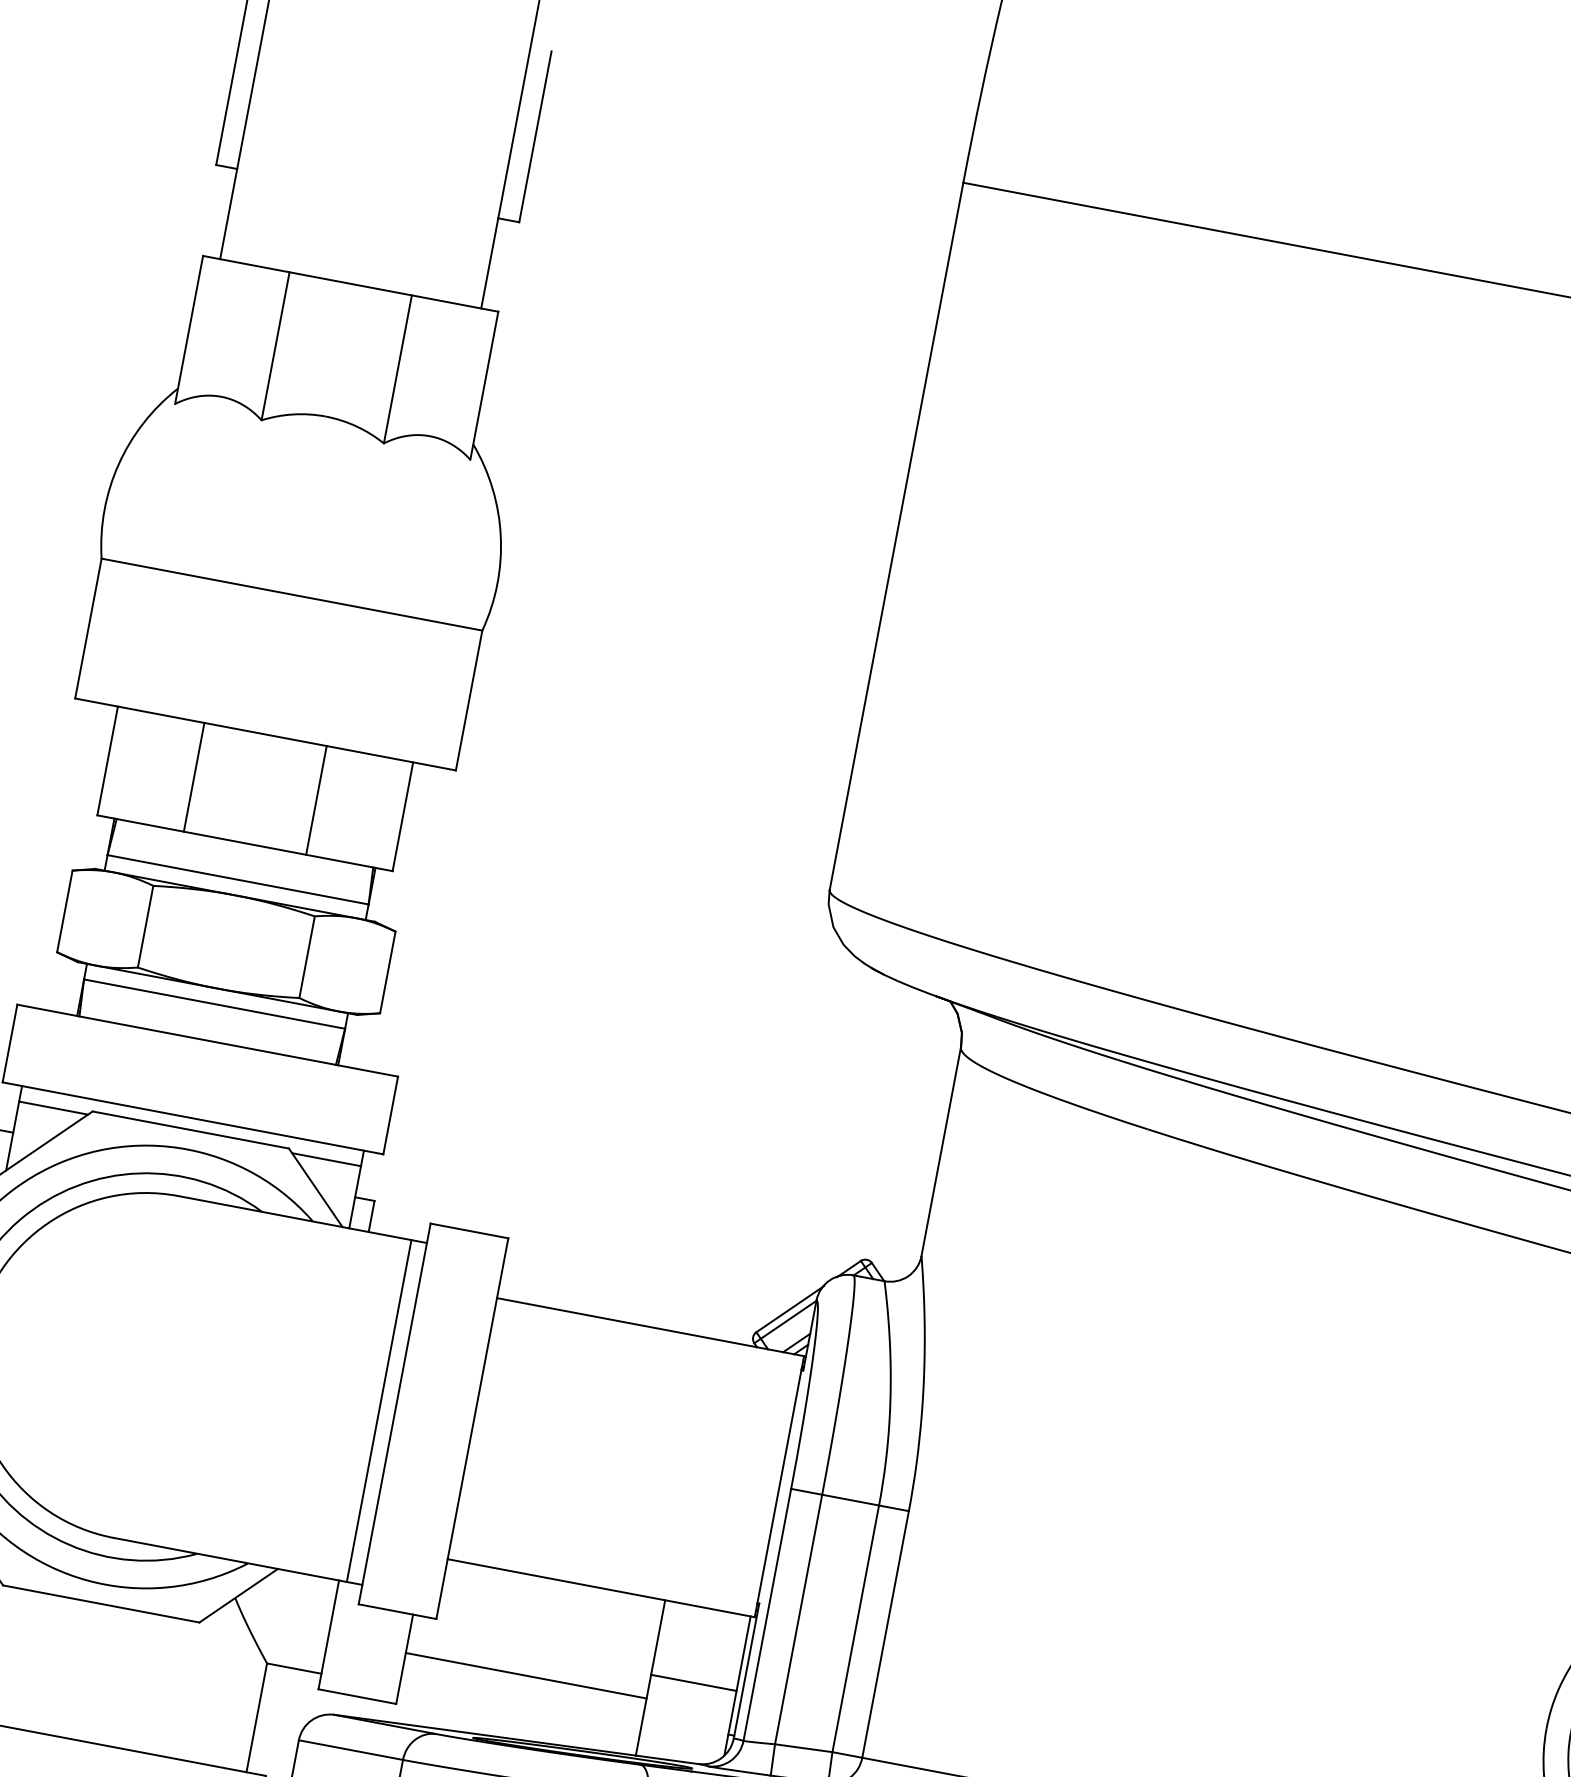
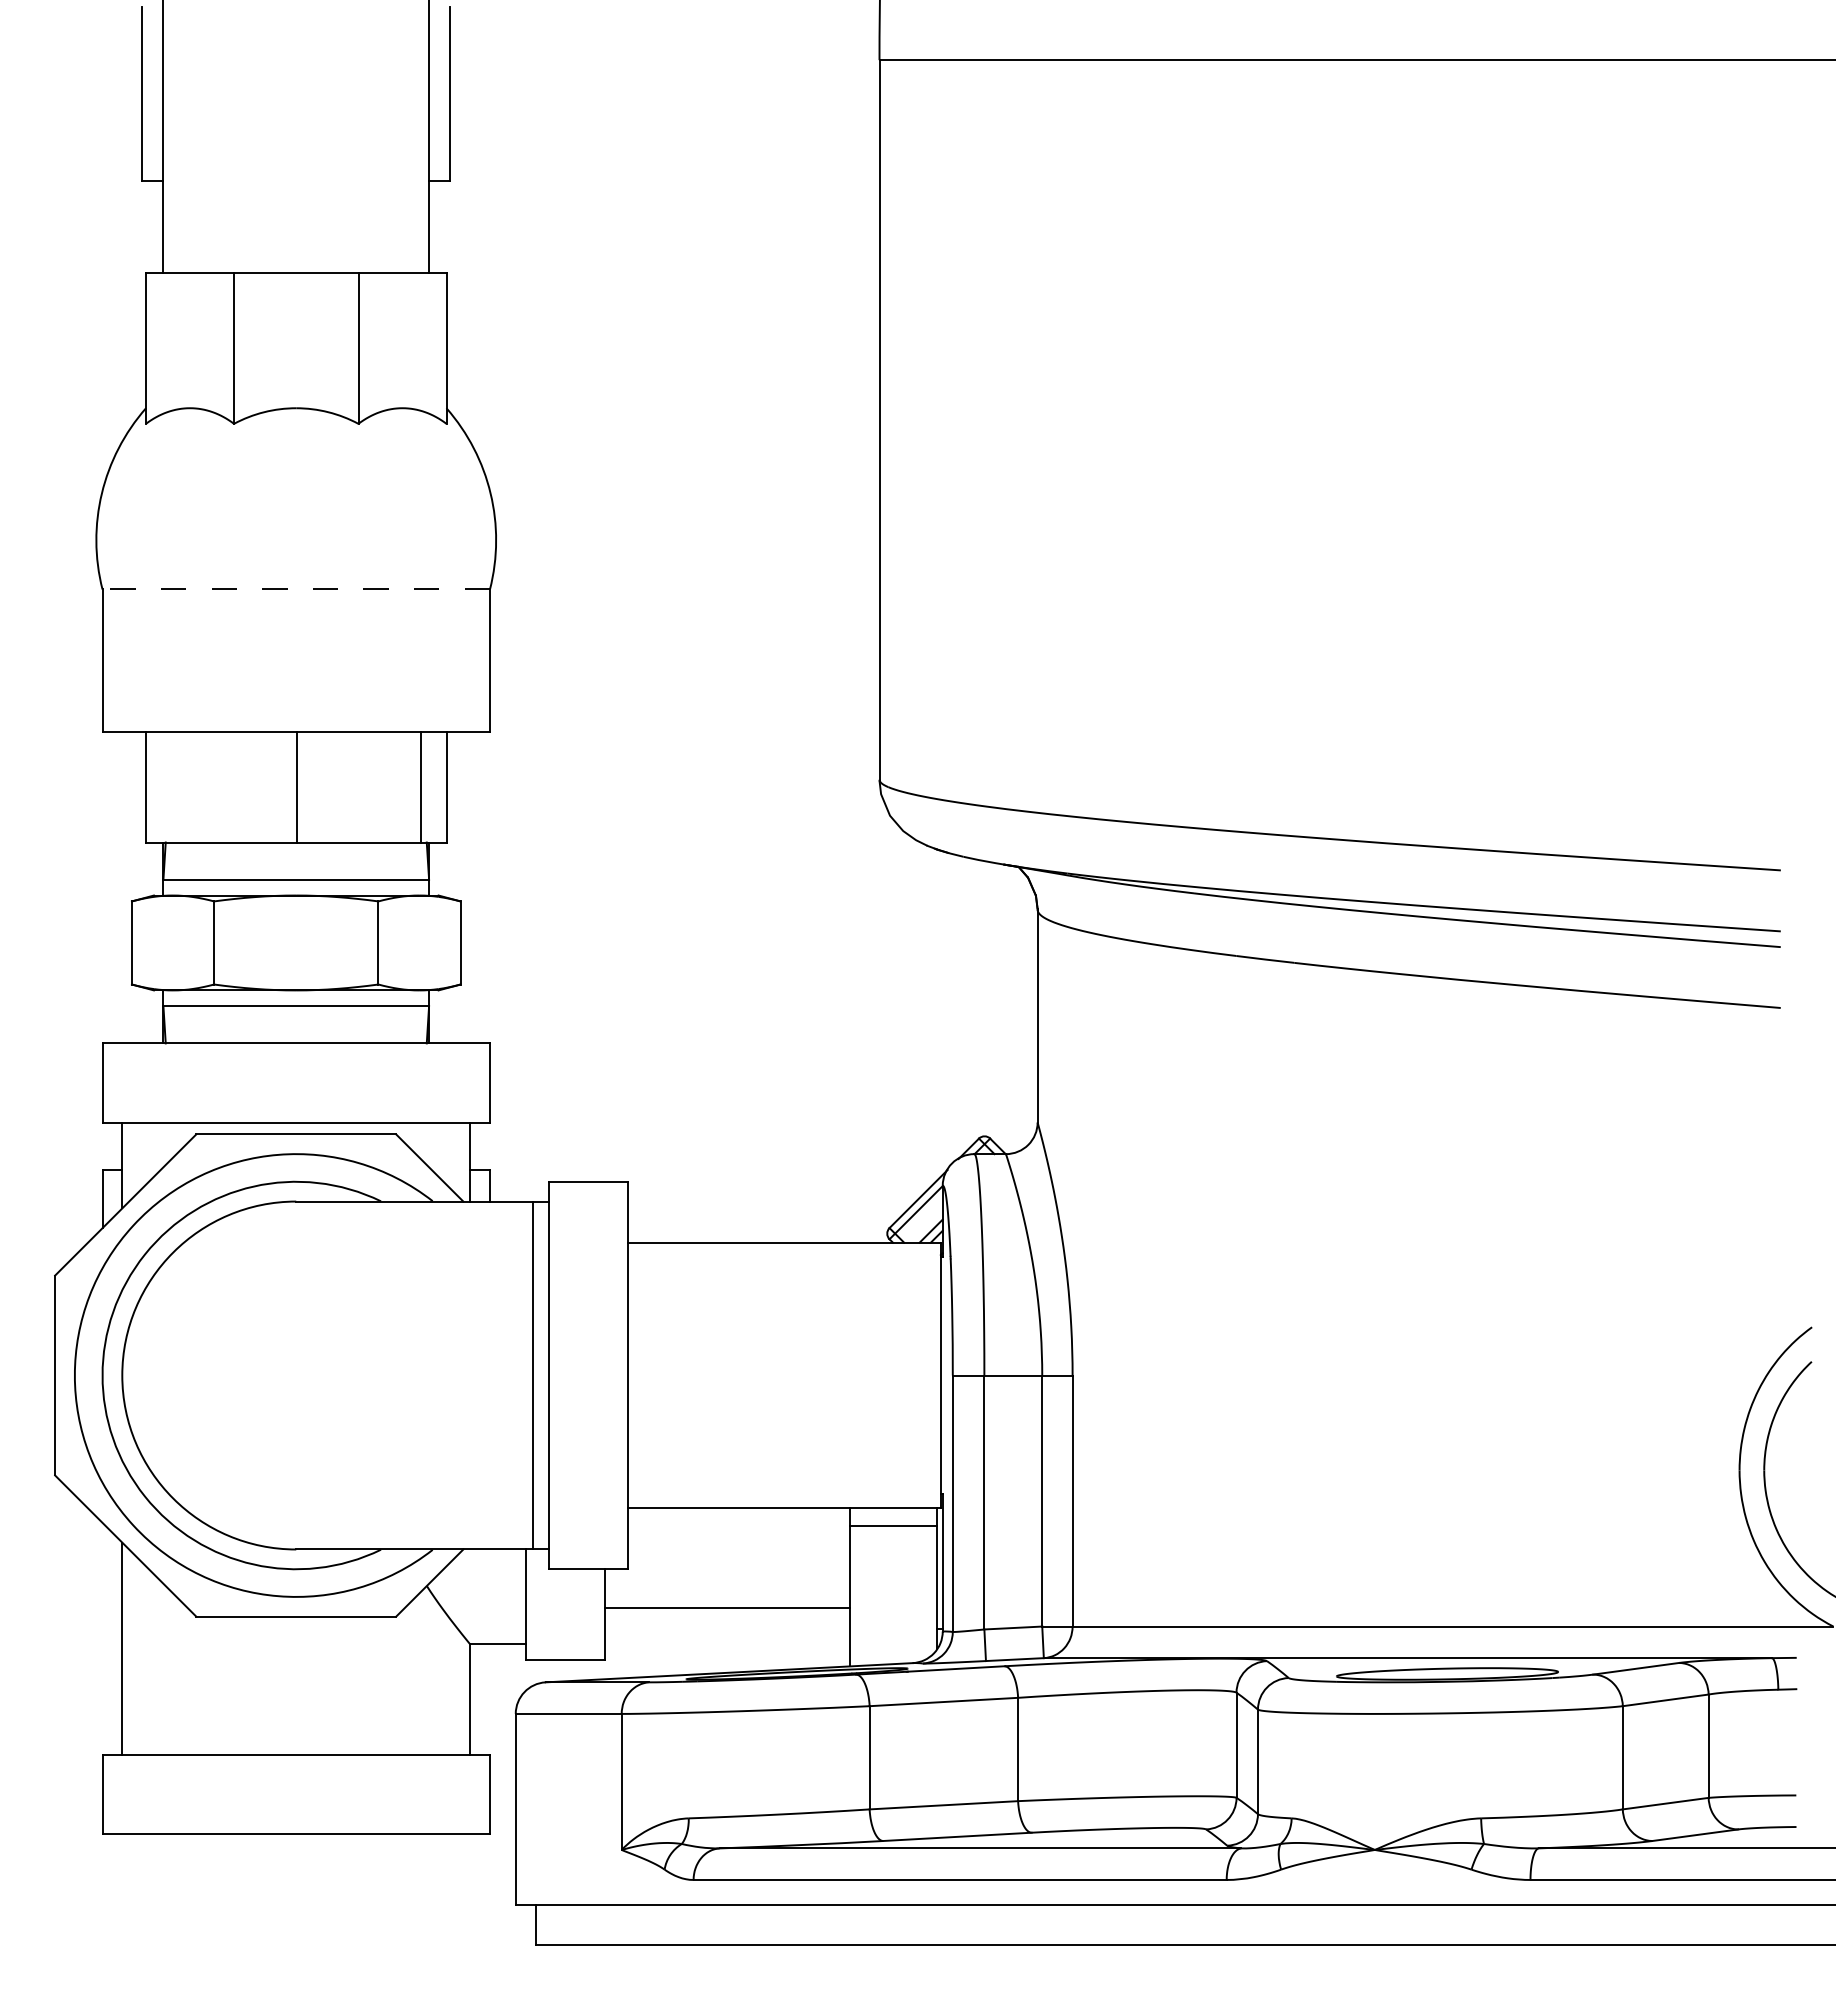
line: (292, 594) -> (296, 589), solid -> dashed
line: (194, 776) -> (297, 786), moved
line: (316, 799) -> (420, 786), moved
line: (53, 1108) -> (157, 1138), removed
line: (326, 1159) -> (435, 1138), removed
line: (693, 1683) -> (892, 1526), moved

